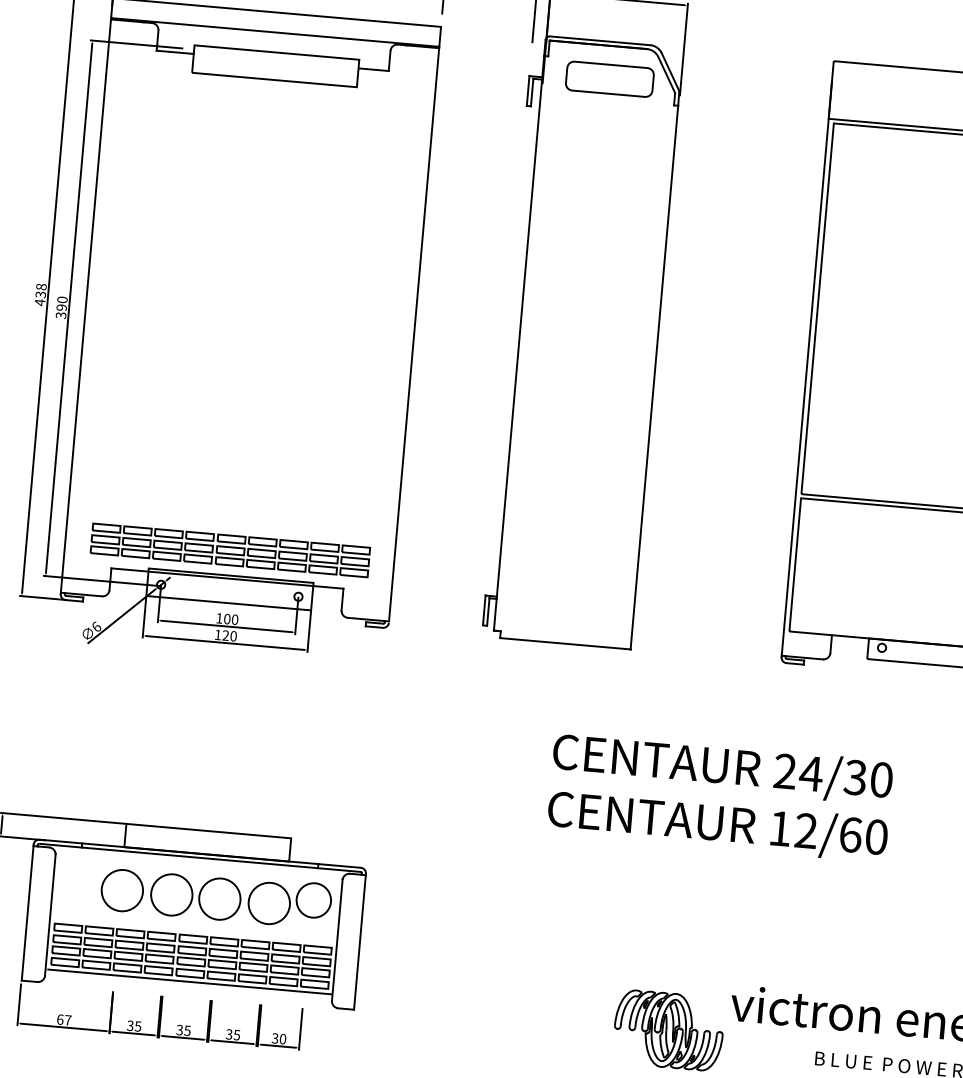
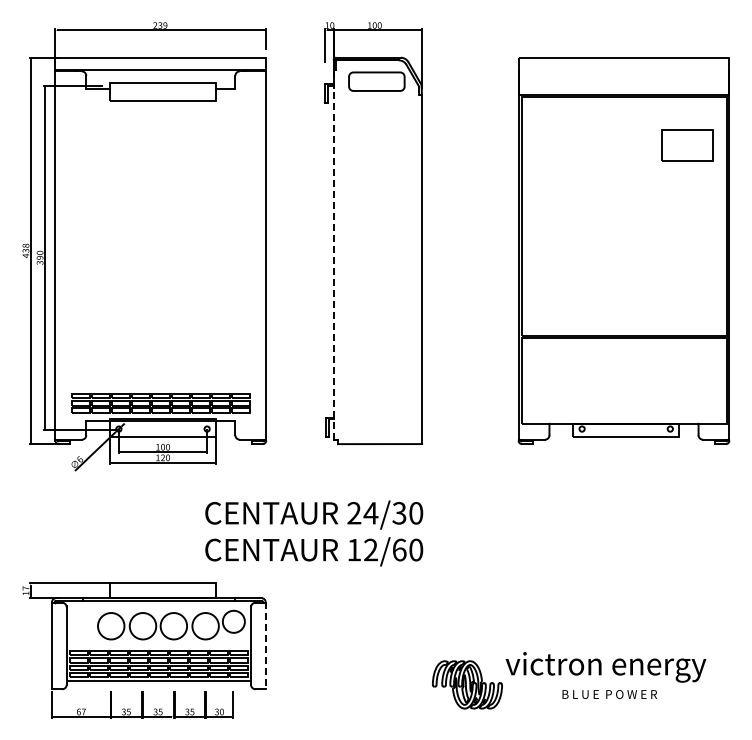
line: (518, 342) -> (333, 254), solid -> dashed
text: (720, 797) -> (314, 533), moved
line: (359, 941) -> (265, 645), solid -> dashed

